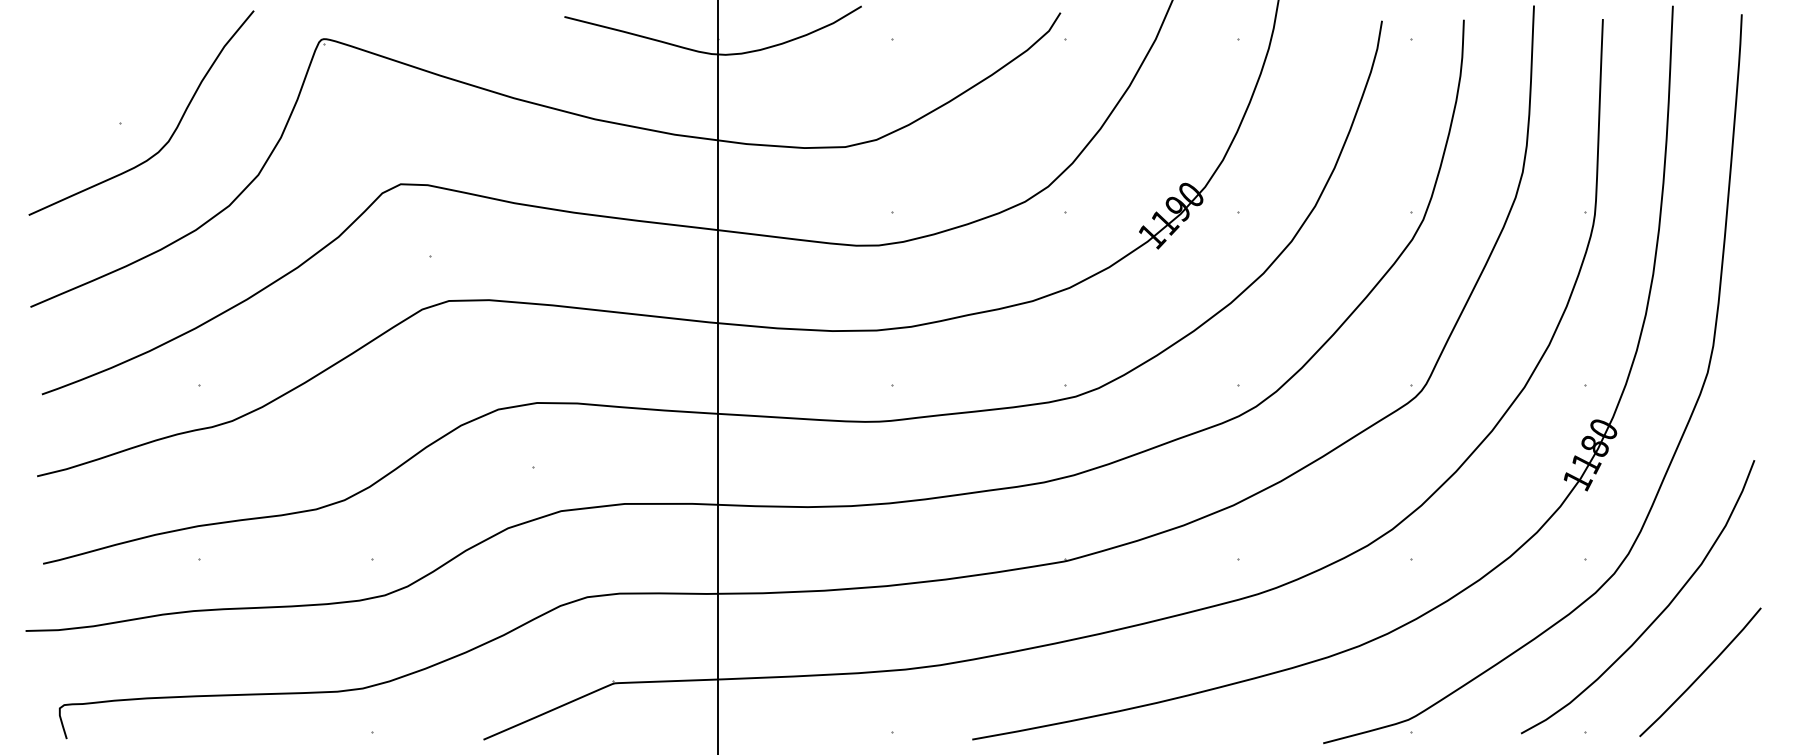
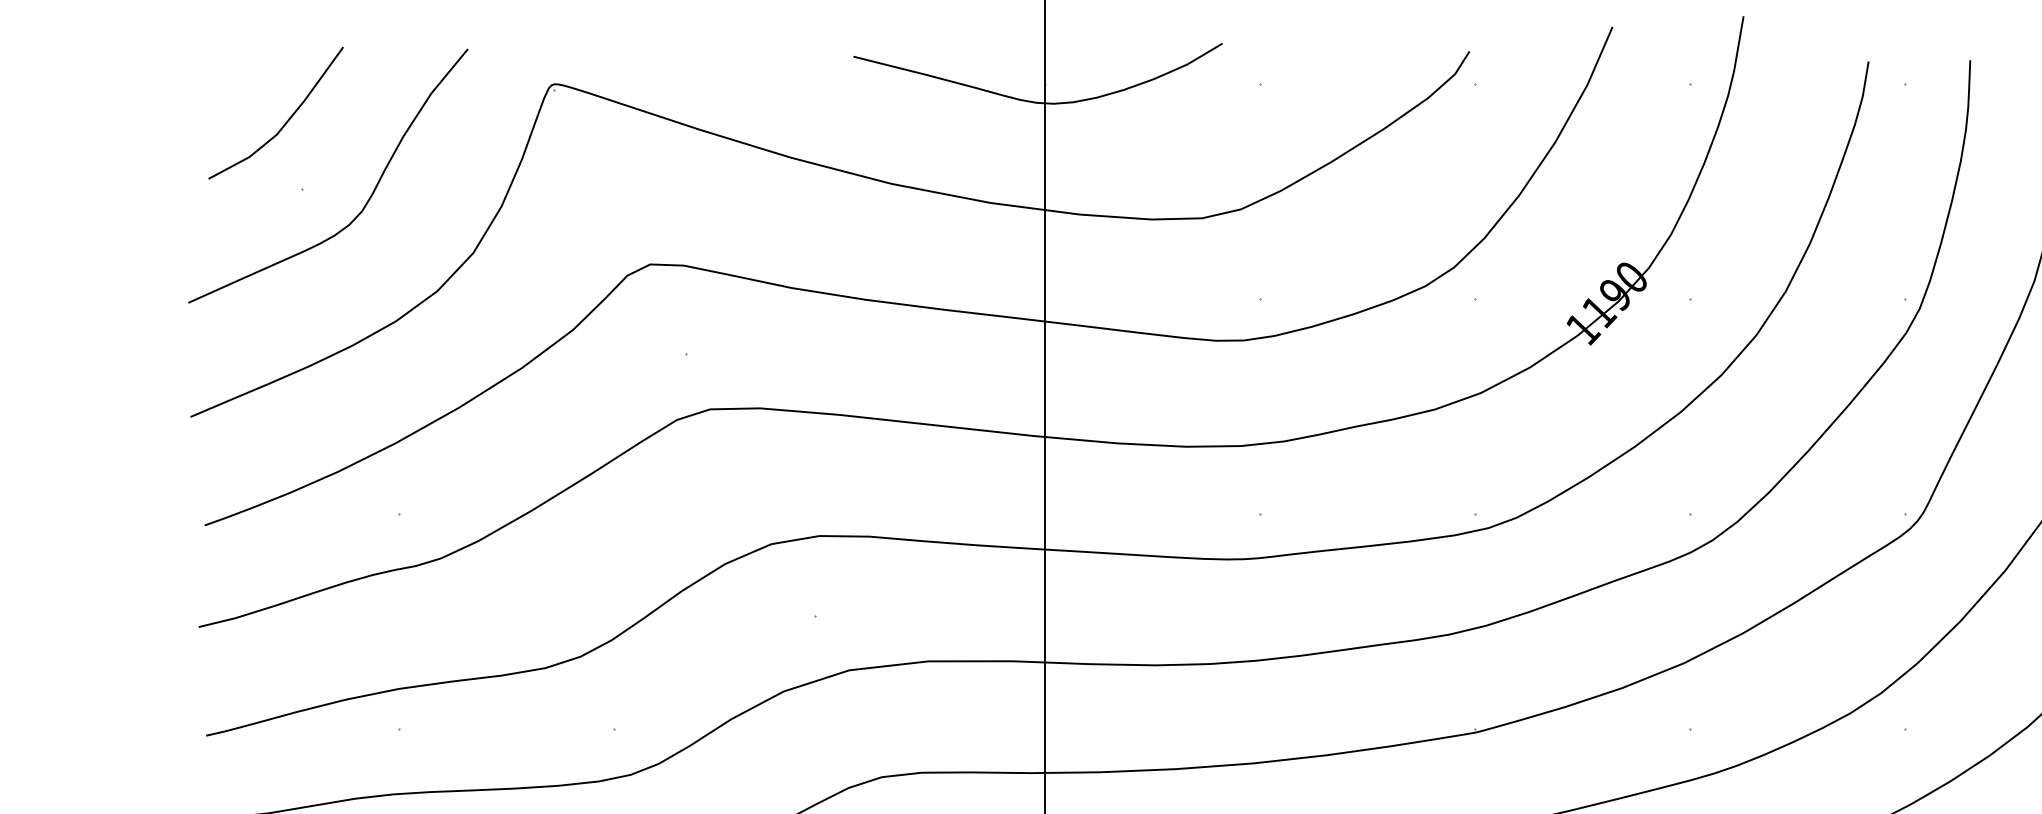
line: (107, 68) -> (286, 120), added

